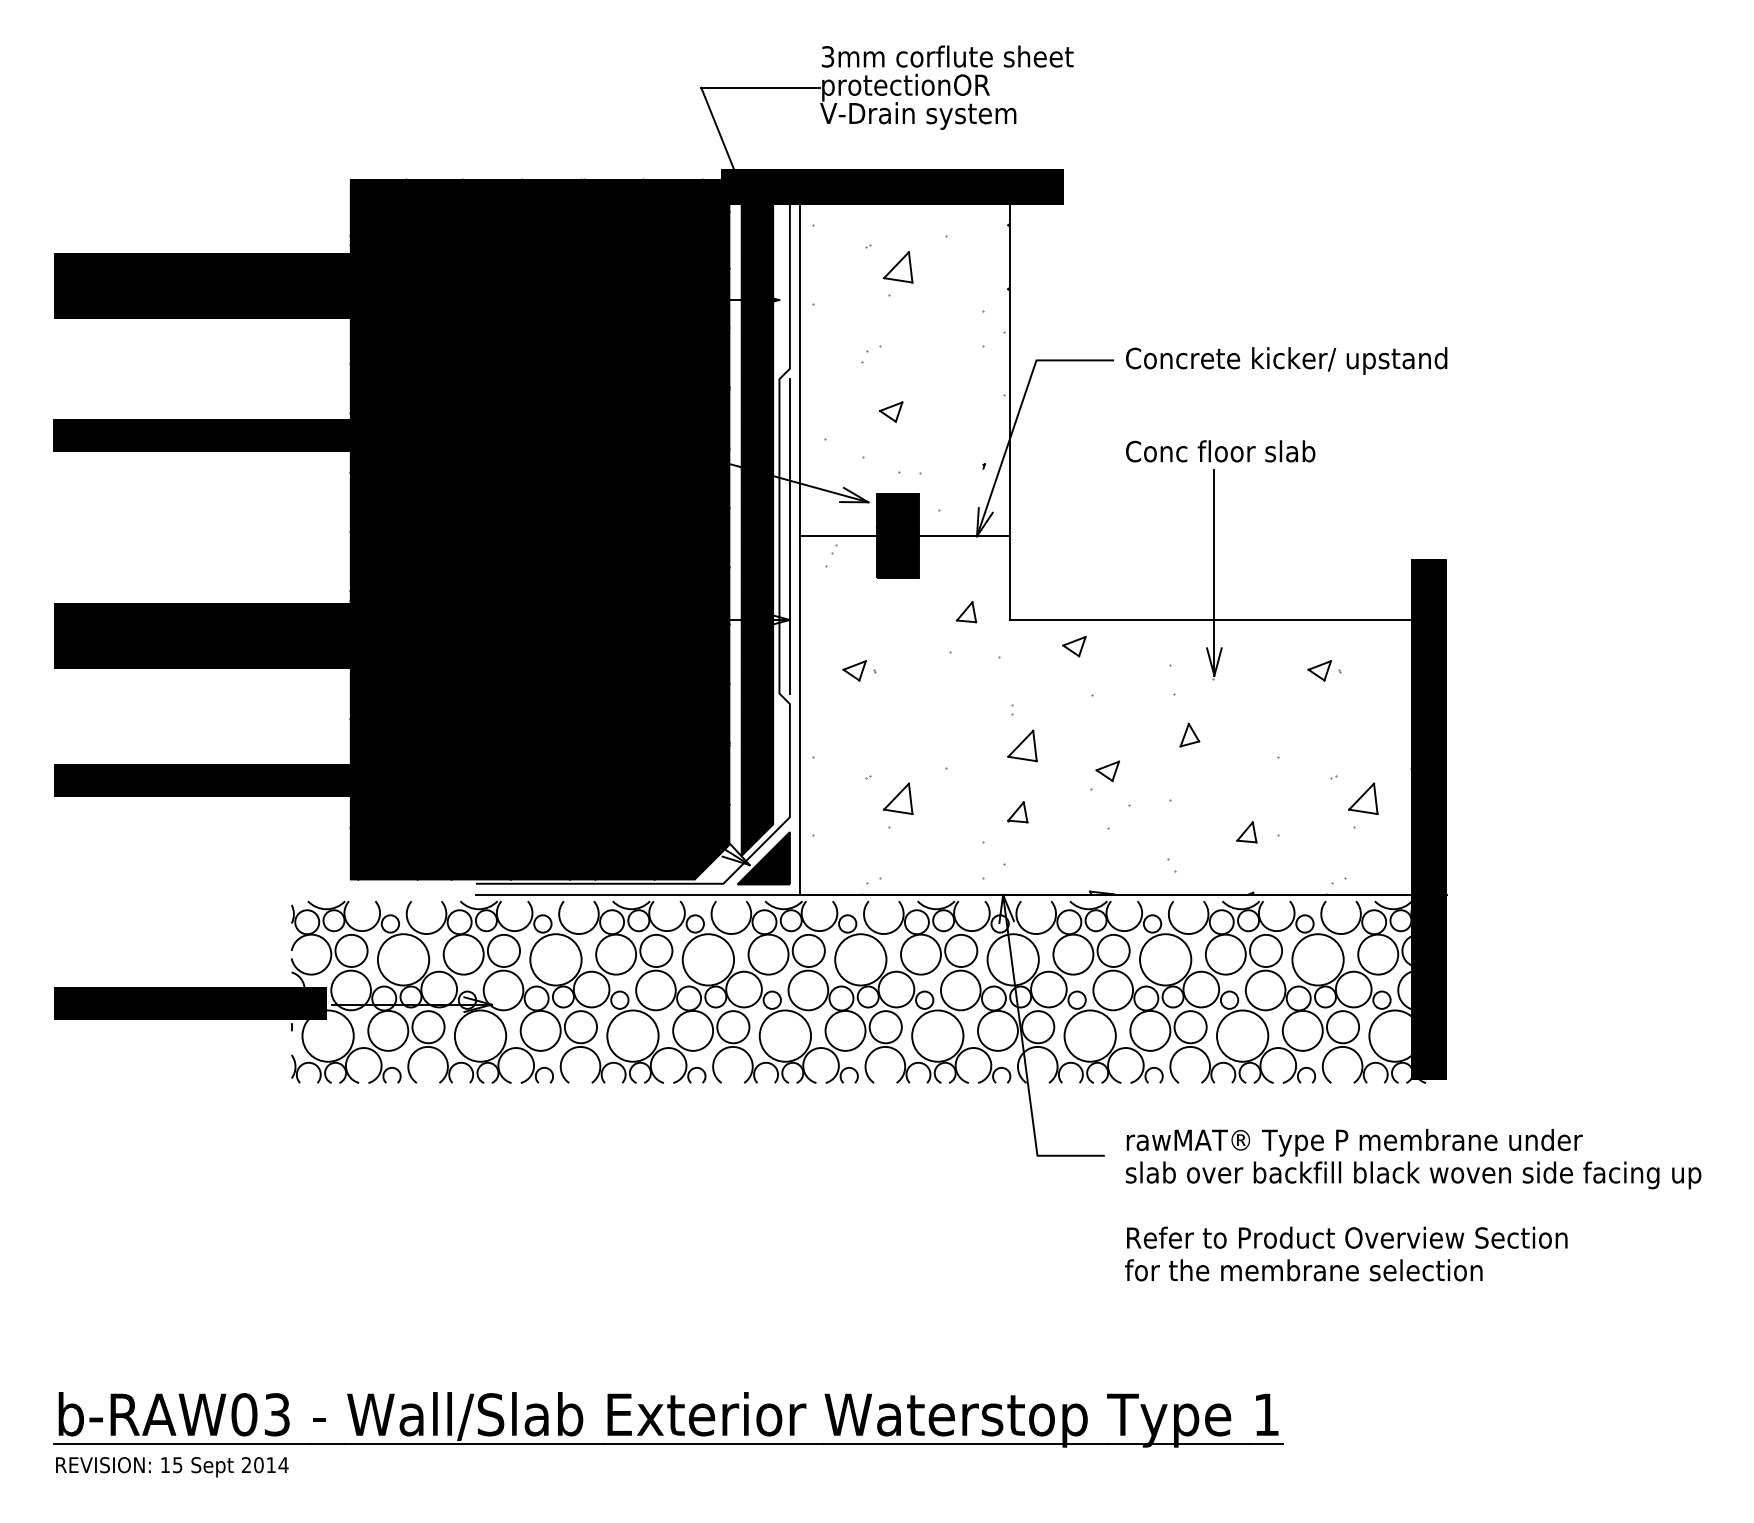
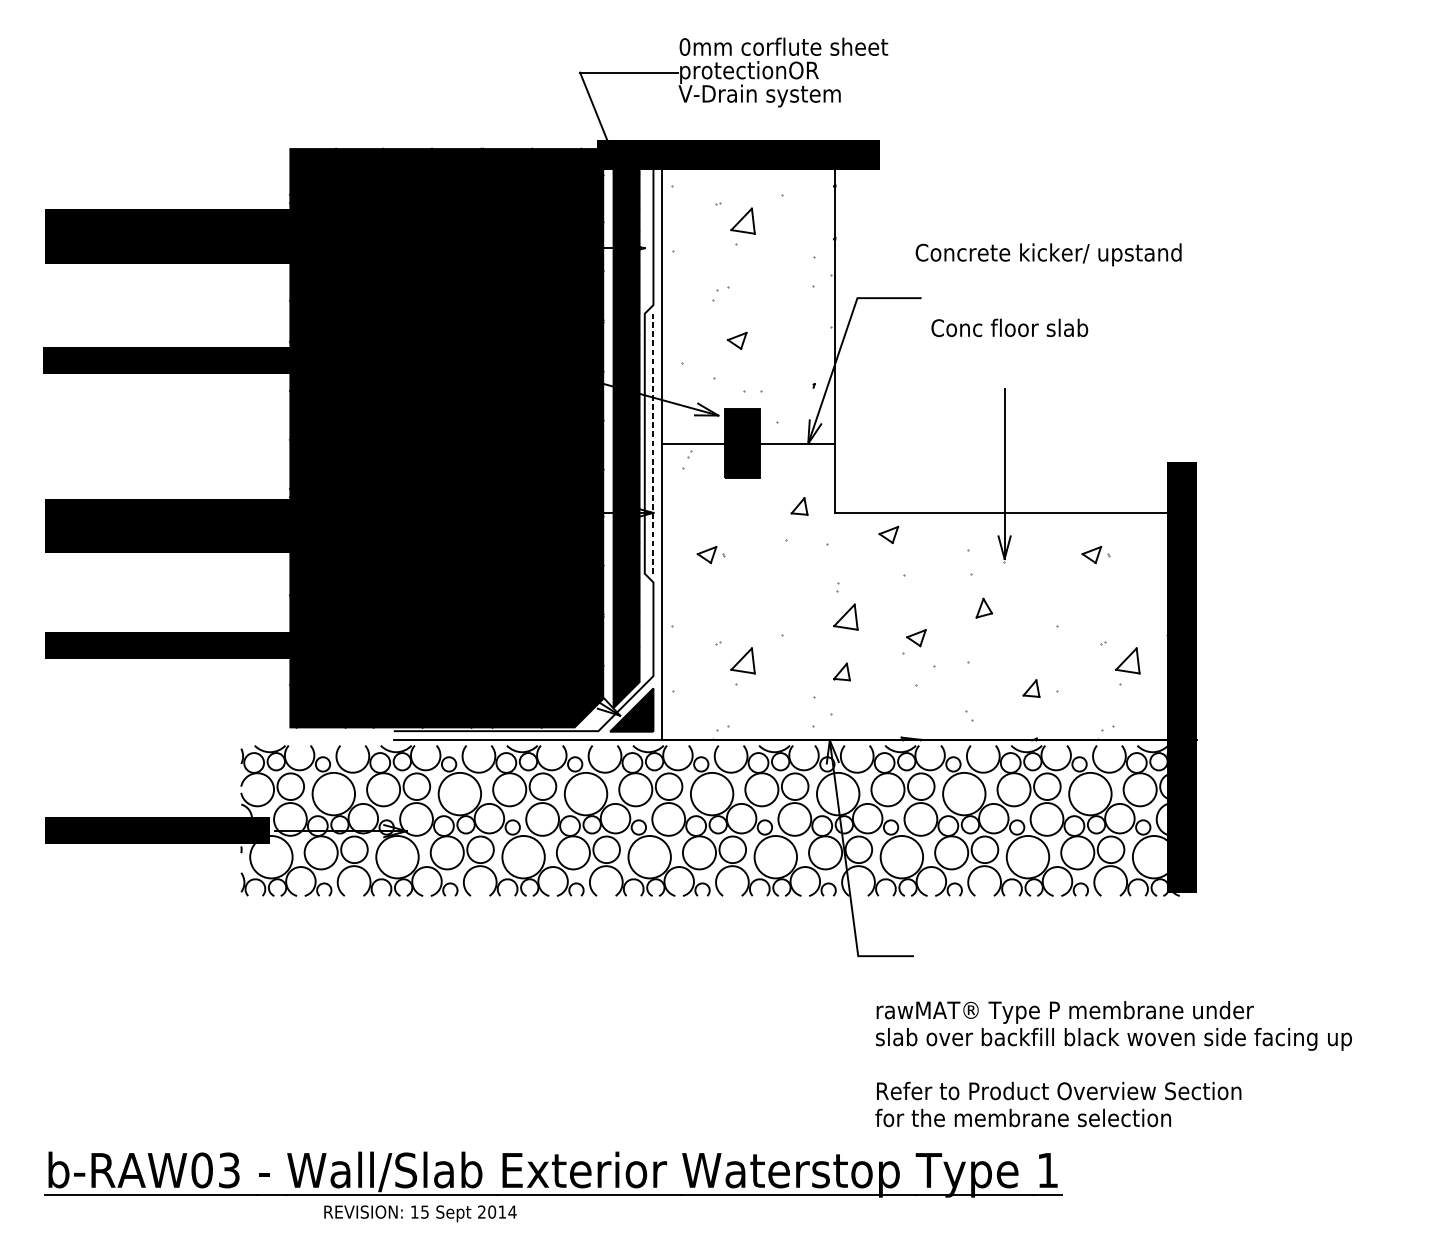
text: (827, 56) -> (684, 46), 3mm -> 0mm
text: (1286, 360) -> (1048, 254), moved
text: (1220, 451) -> (1009, 328), moved
line: (789, 535) -> (653, 443), solid -> dashed
text: (1413, 1205) -> (1113, 1064), moved
text: (172, 1467) -> (420, 1214), moved

